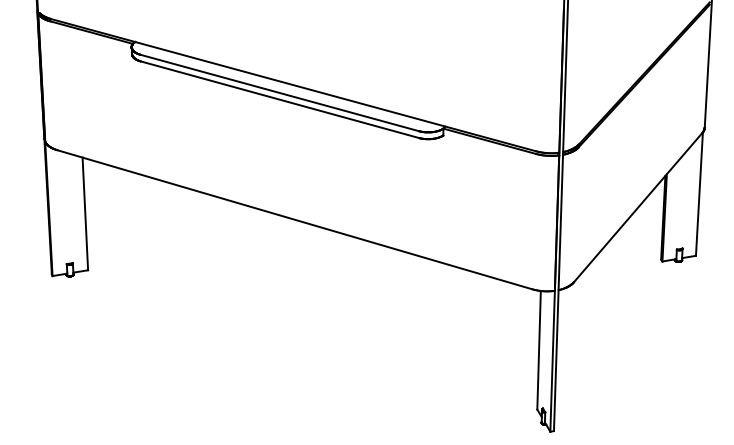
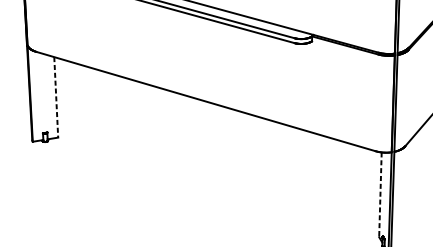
line: (85, 214) -> (56, 97), solid -> dashed
line: (539, 350) -> (380, 194), solid -> dashed

